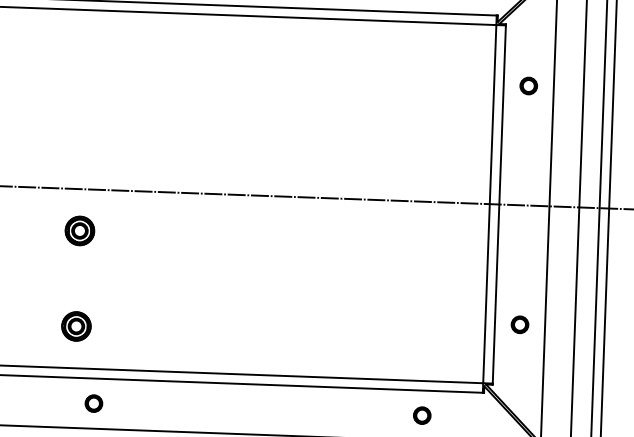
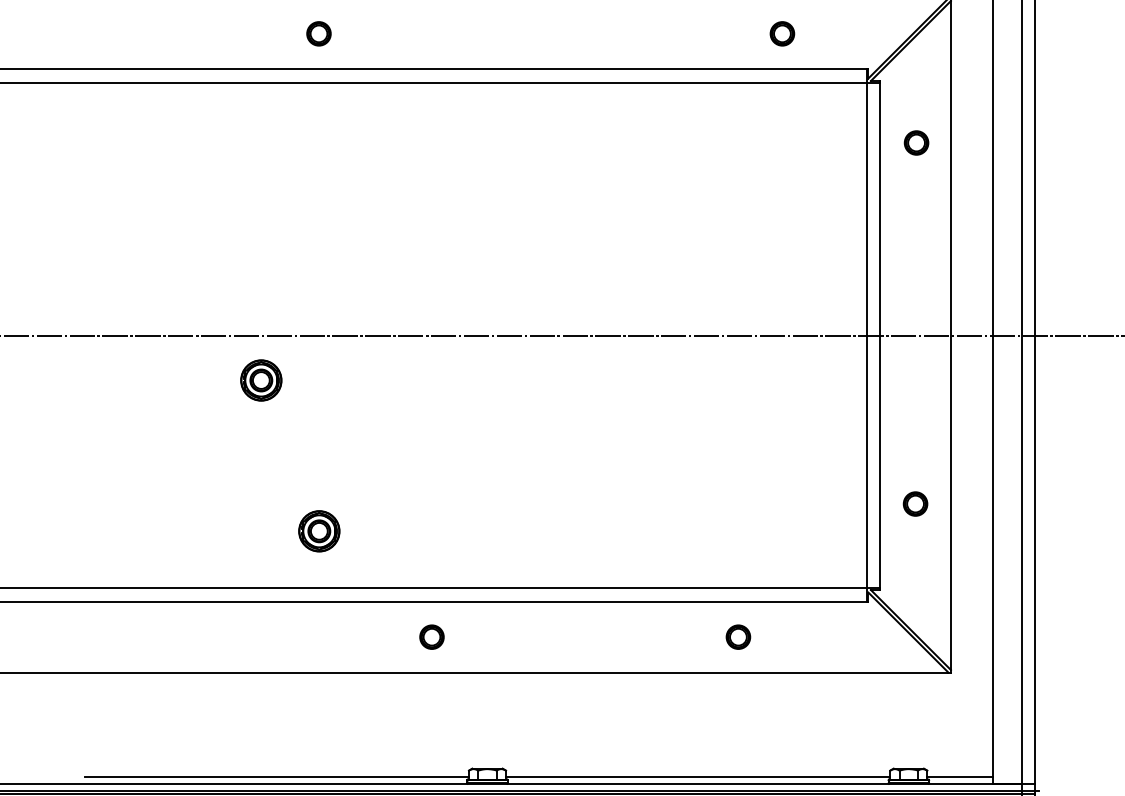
part: (528, 85) -> (916, 142), moved
part: (80, 230) -> (261, 380), moved
part: (76, 326) -> (319, 531), moved
part: (93, 403) -> (431, 636), moved
part: (422, 415) -> (738, 636), moved

